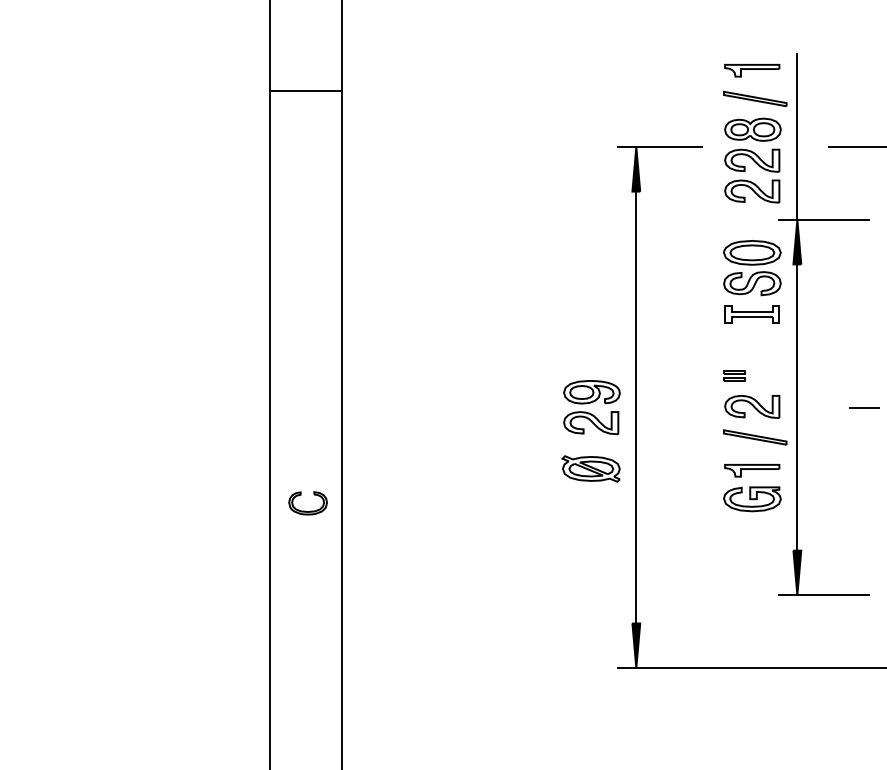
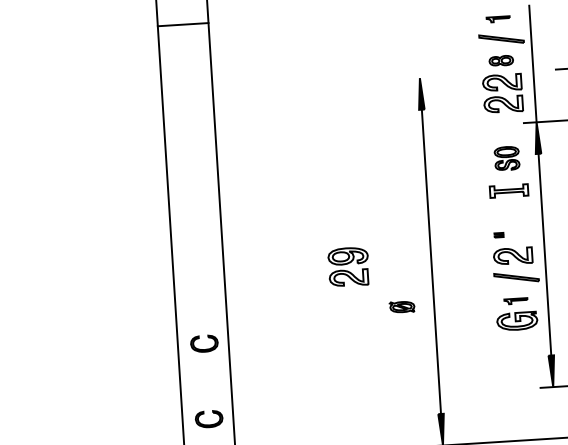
part: (752, 70) -> (498, 19), size x0.6
line: (306, 91) -> (183, 24), moved
part: (752, 129) -> (500, 60), size x0.6
line: (659, 146) -> (436, 76), removed
part: (752, 268) -> (507, 158), size x0.6
part: (734, 375) -> (499, 234), size x0.6
part: (591, 407) -> (348, 267), moved
part: (590, 468) -> (401, 306), size x0.6
part: (752, 470) -> (516, 301), size x0.6
part: (305, 617) -> (207, 424), added

